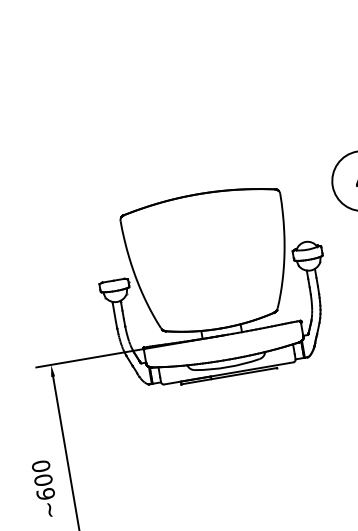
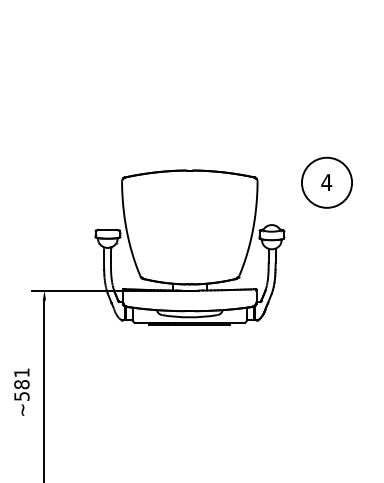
text: (42, 480) -> (21, 384), ~600 -> ~581

